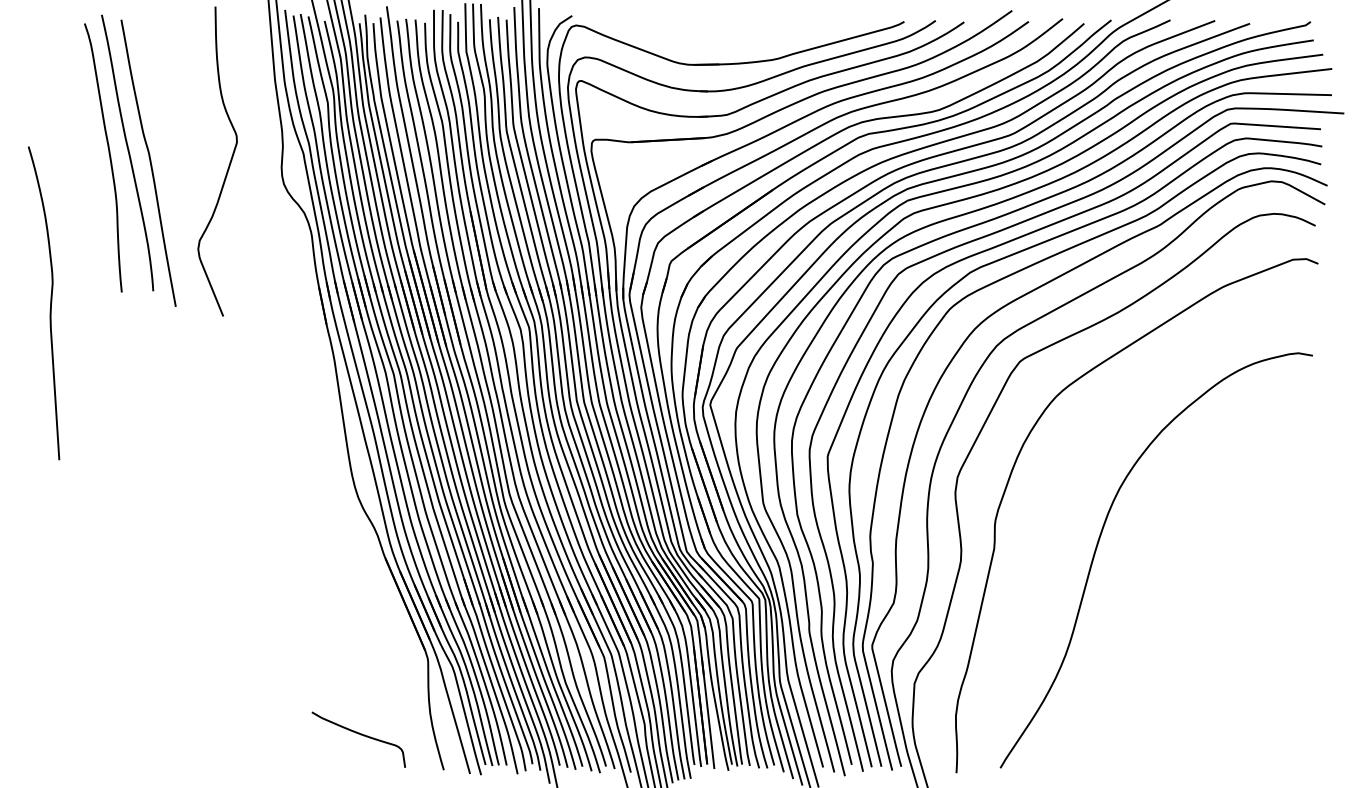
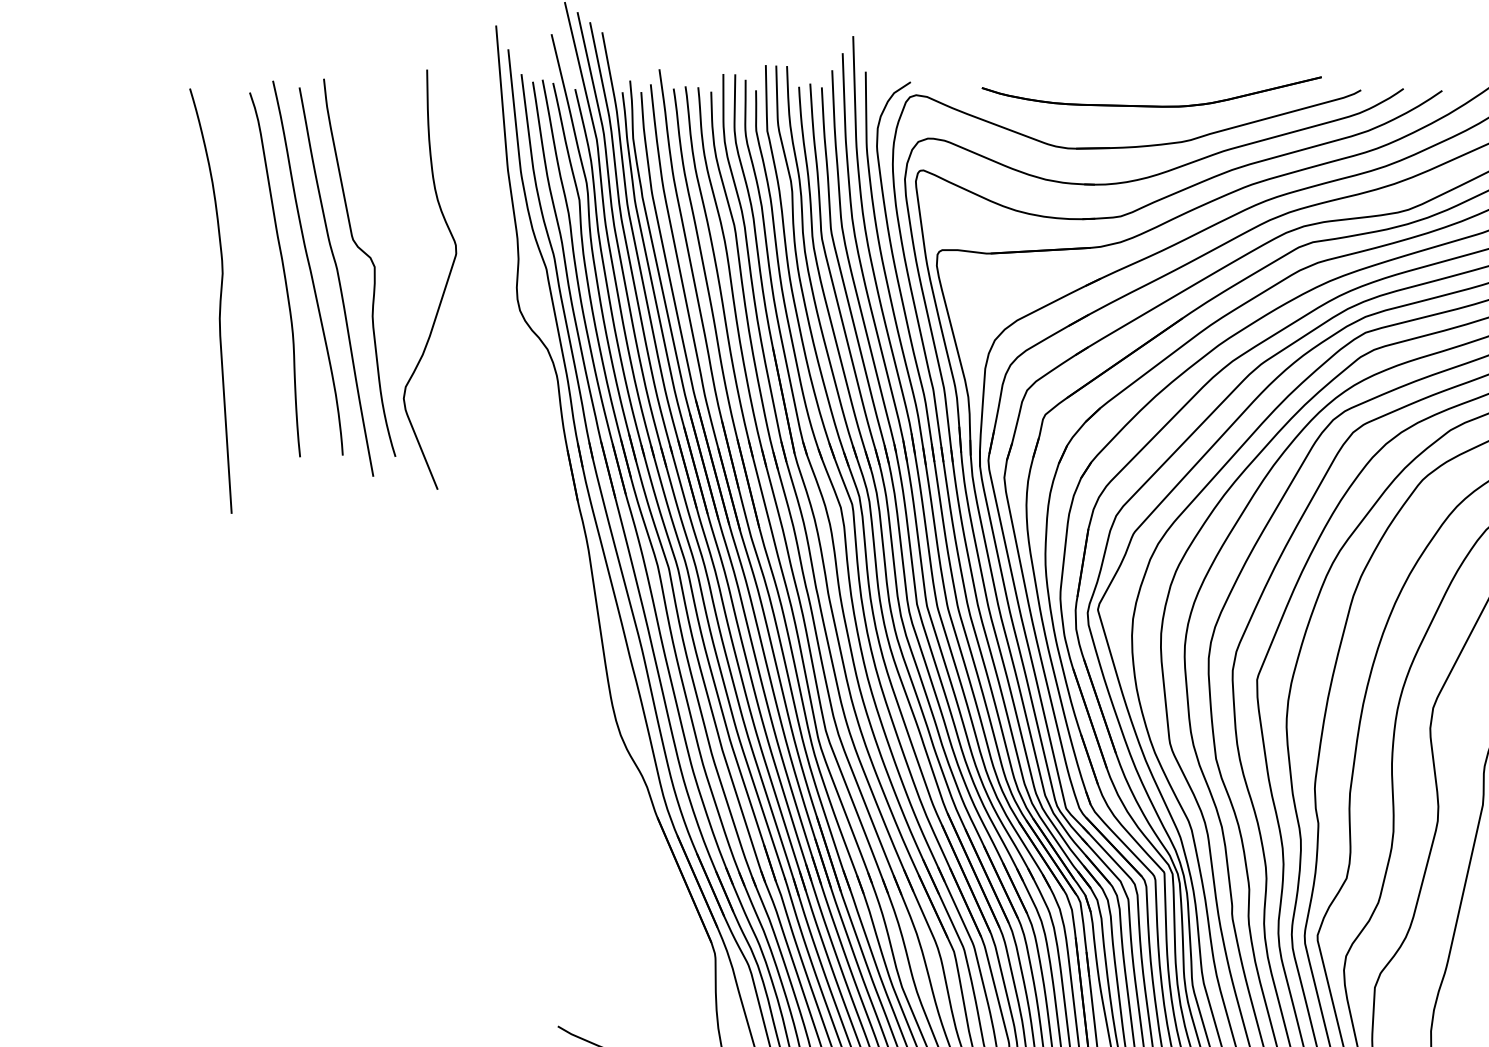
part: (749, 32) -> (1151, 104), added
curve: (173, 147) -> (370, 260), added
curve: (50, 303) -> (219, 301), moved

